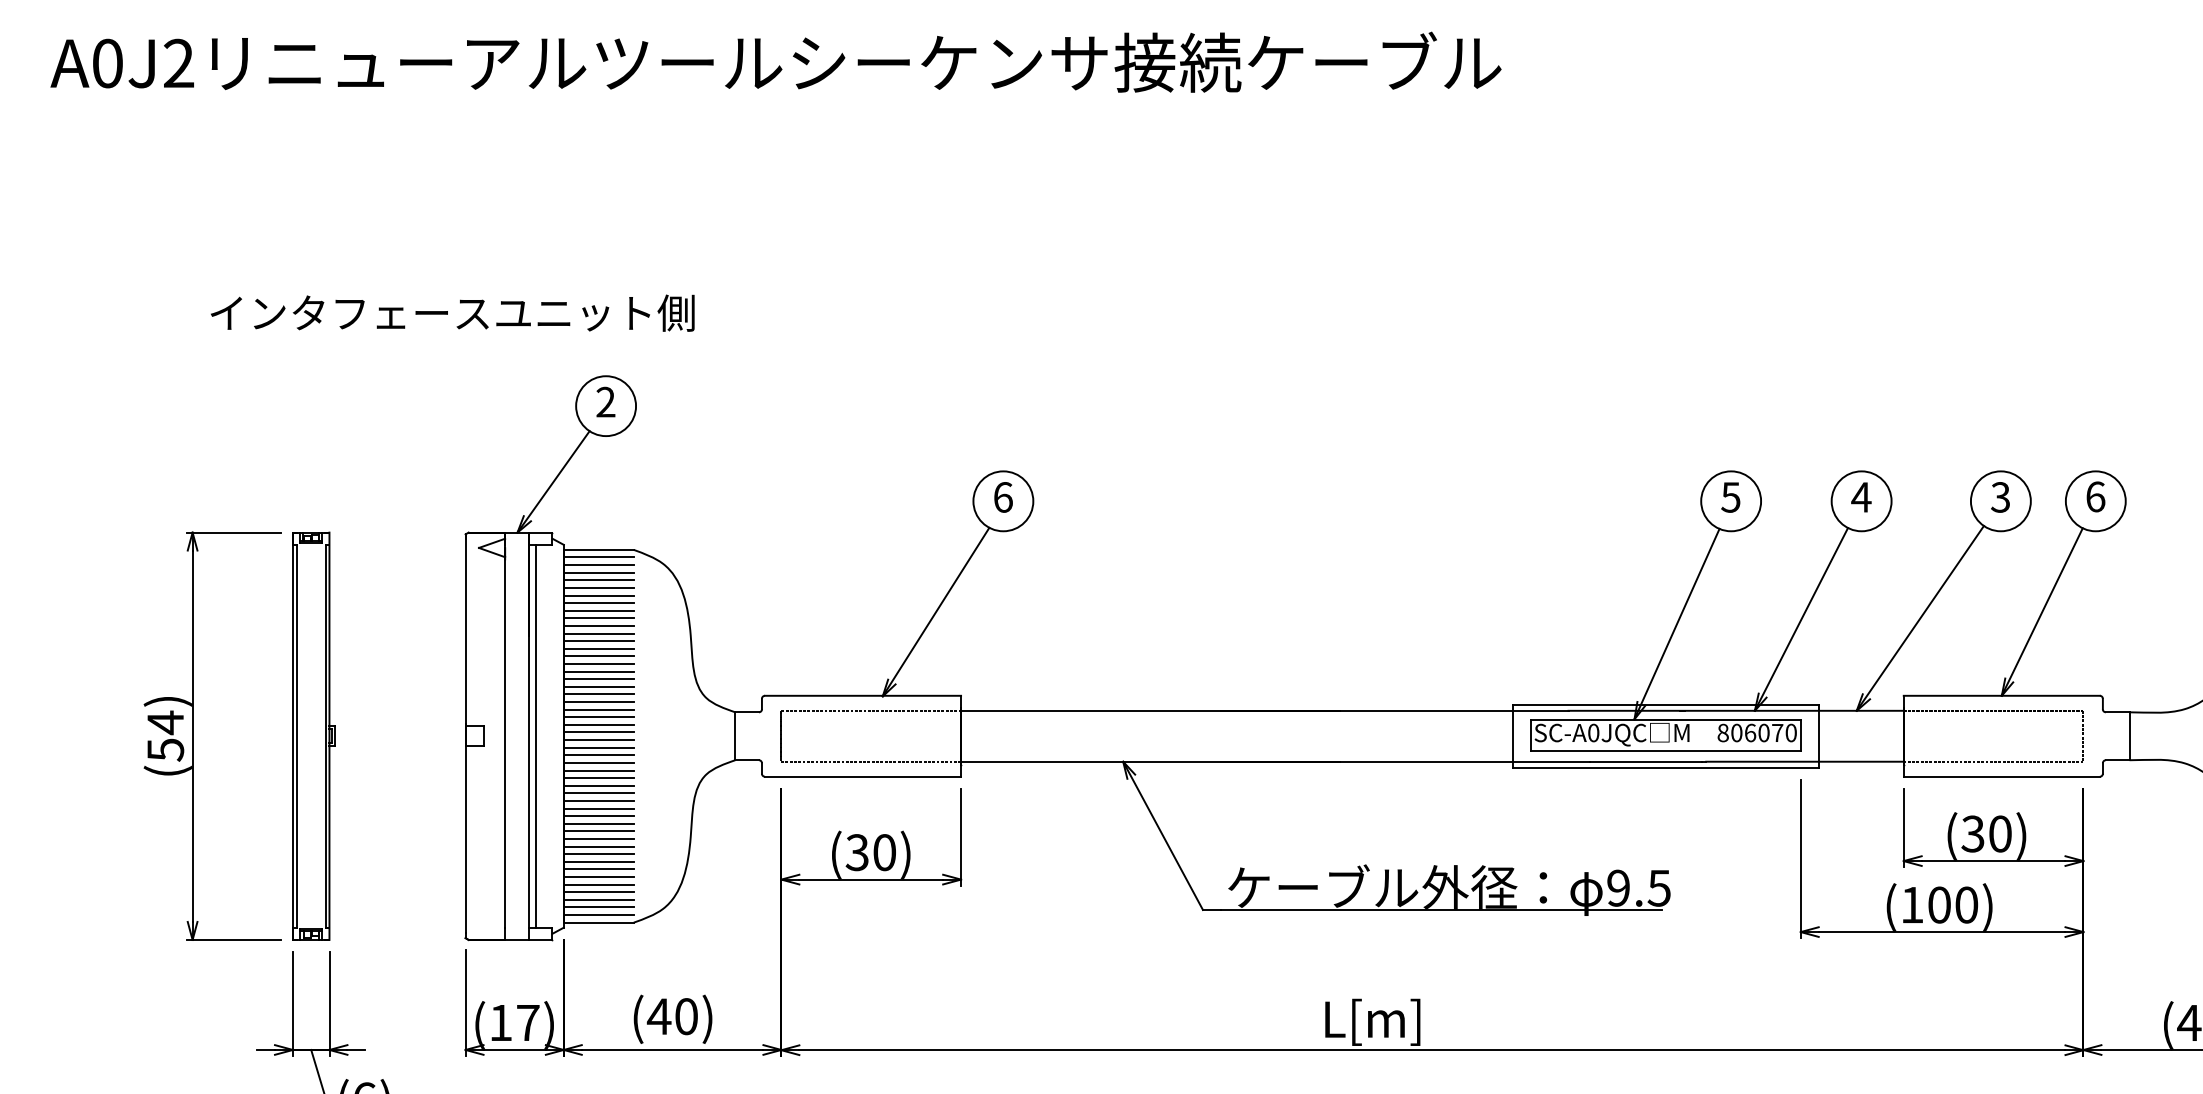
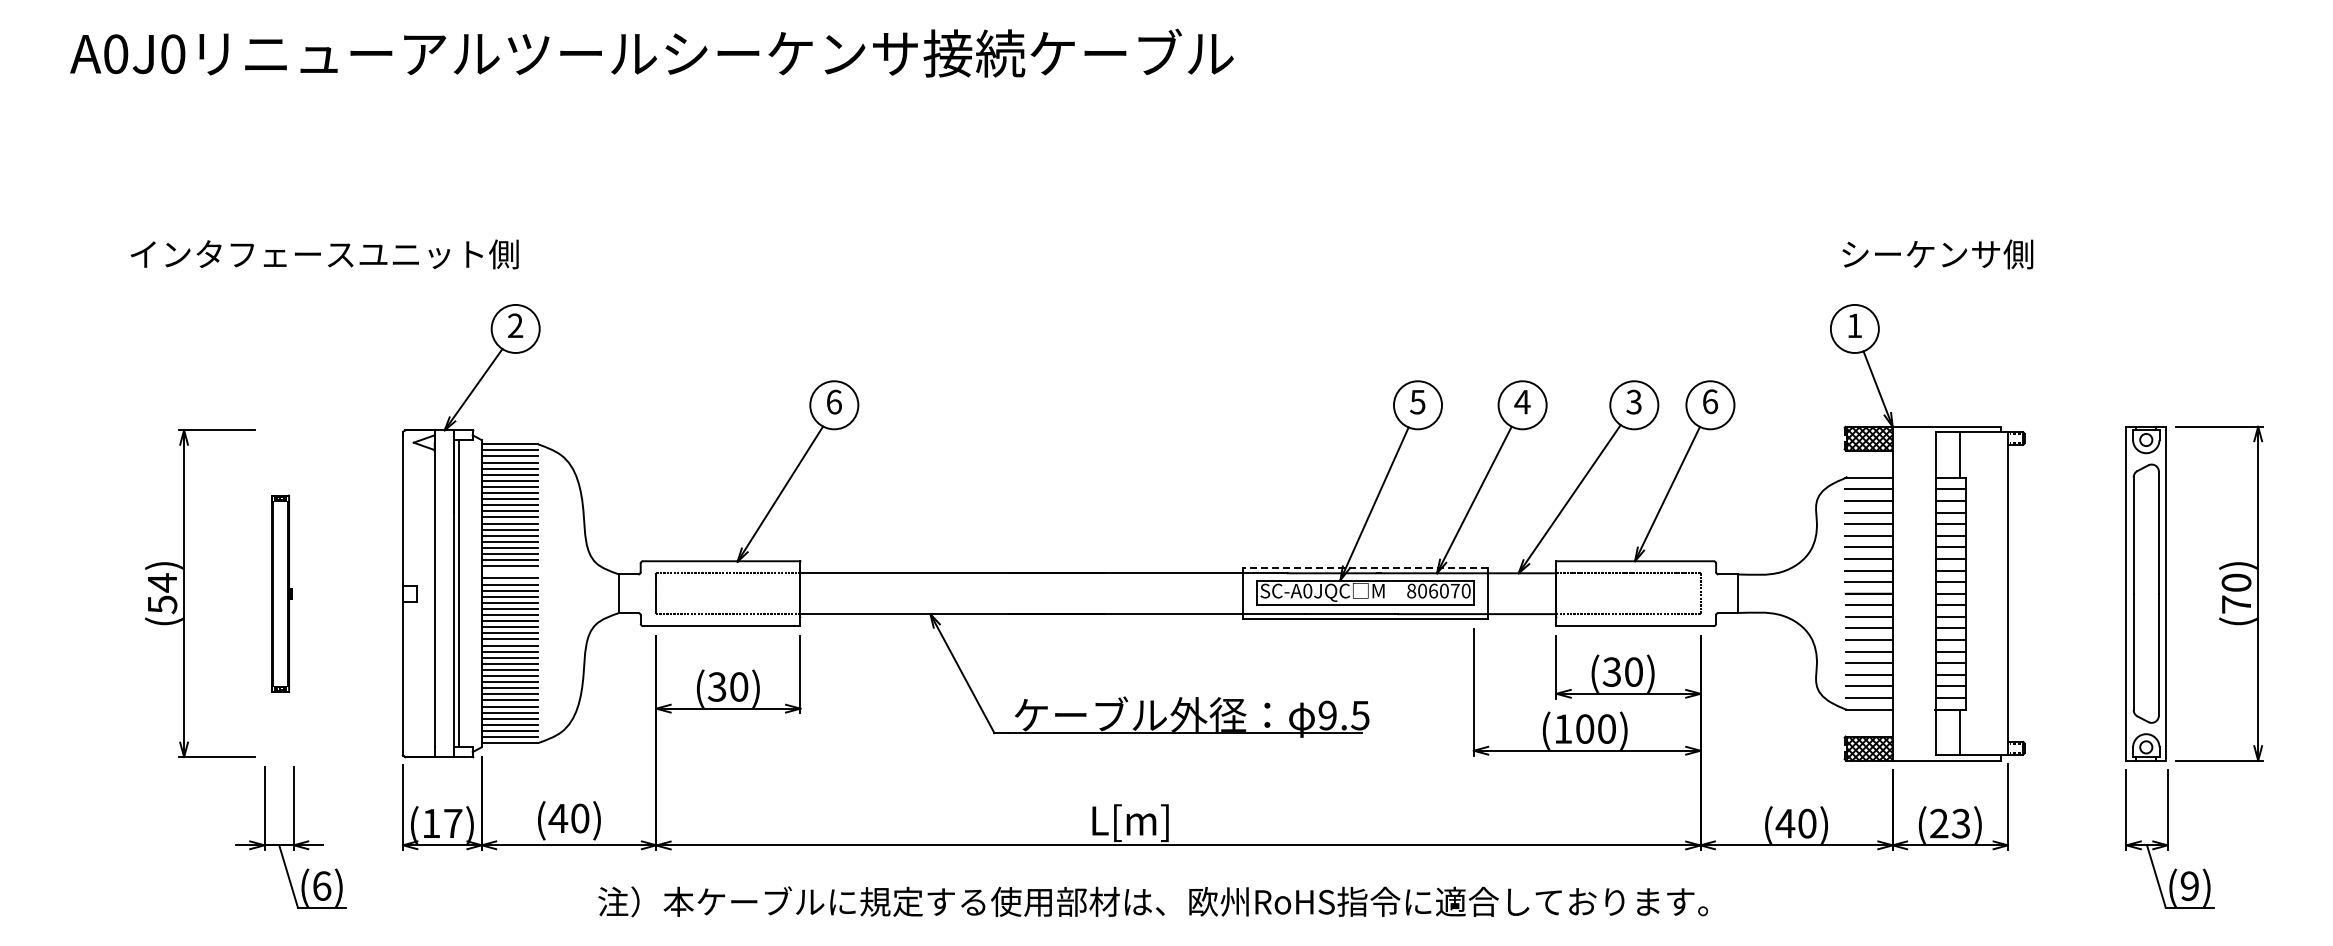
text: (179, 63) -> (173, 54), A0J2 -> A0J0
text: (452, 313) -> (324, 254), moved
line: (1665, 704) -> (1365, 568), solid -> dashed
line: (598, 709) -> (509, 572), removed
part: (314, 736) -> (281, 593), size x0.6

